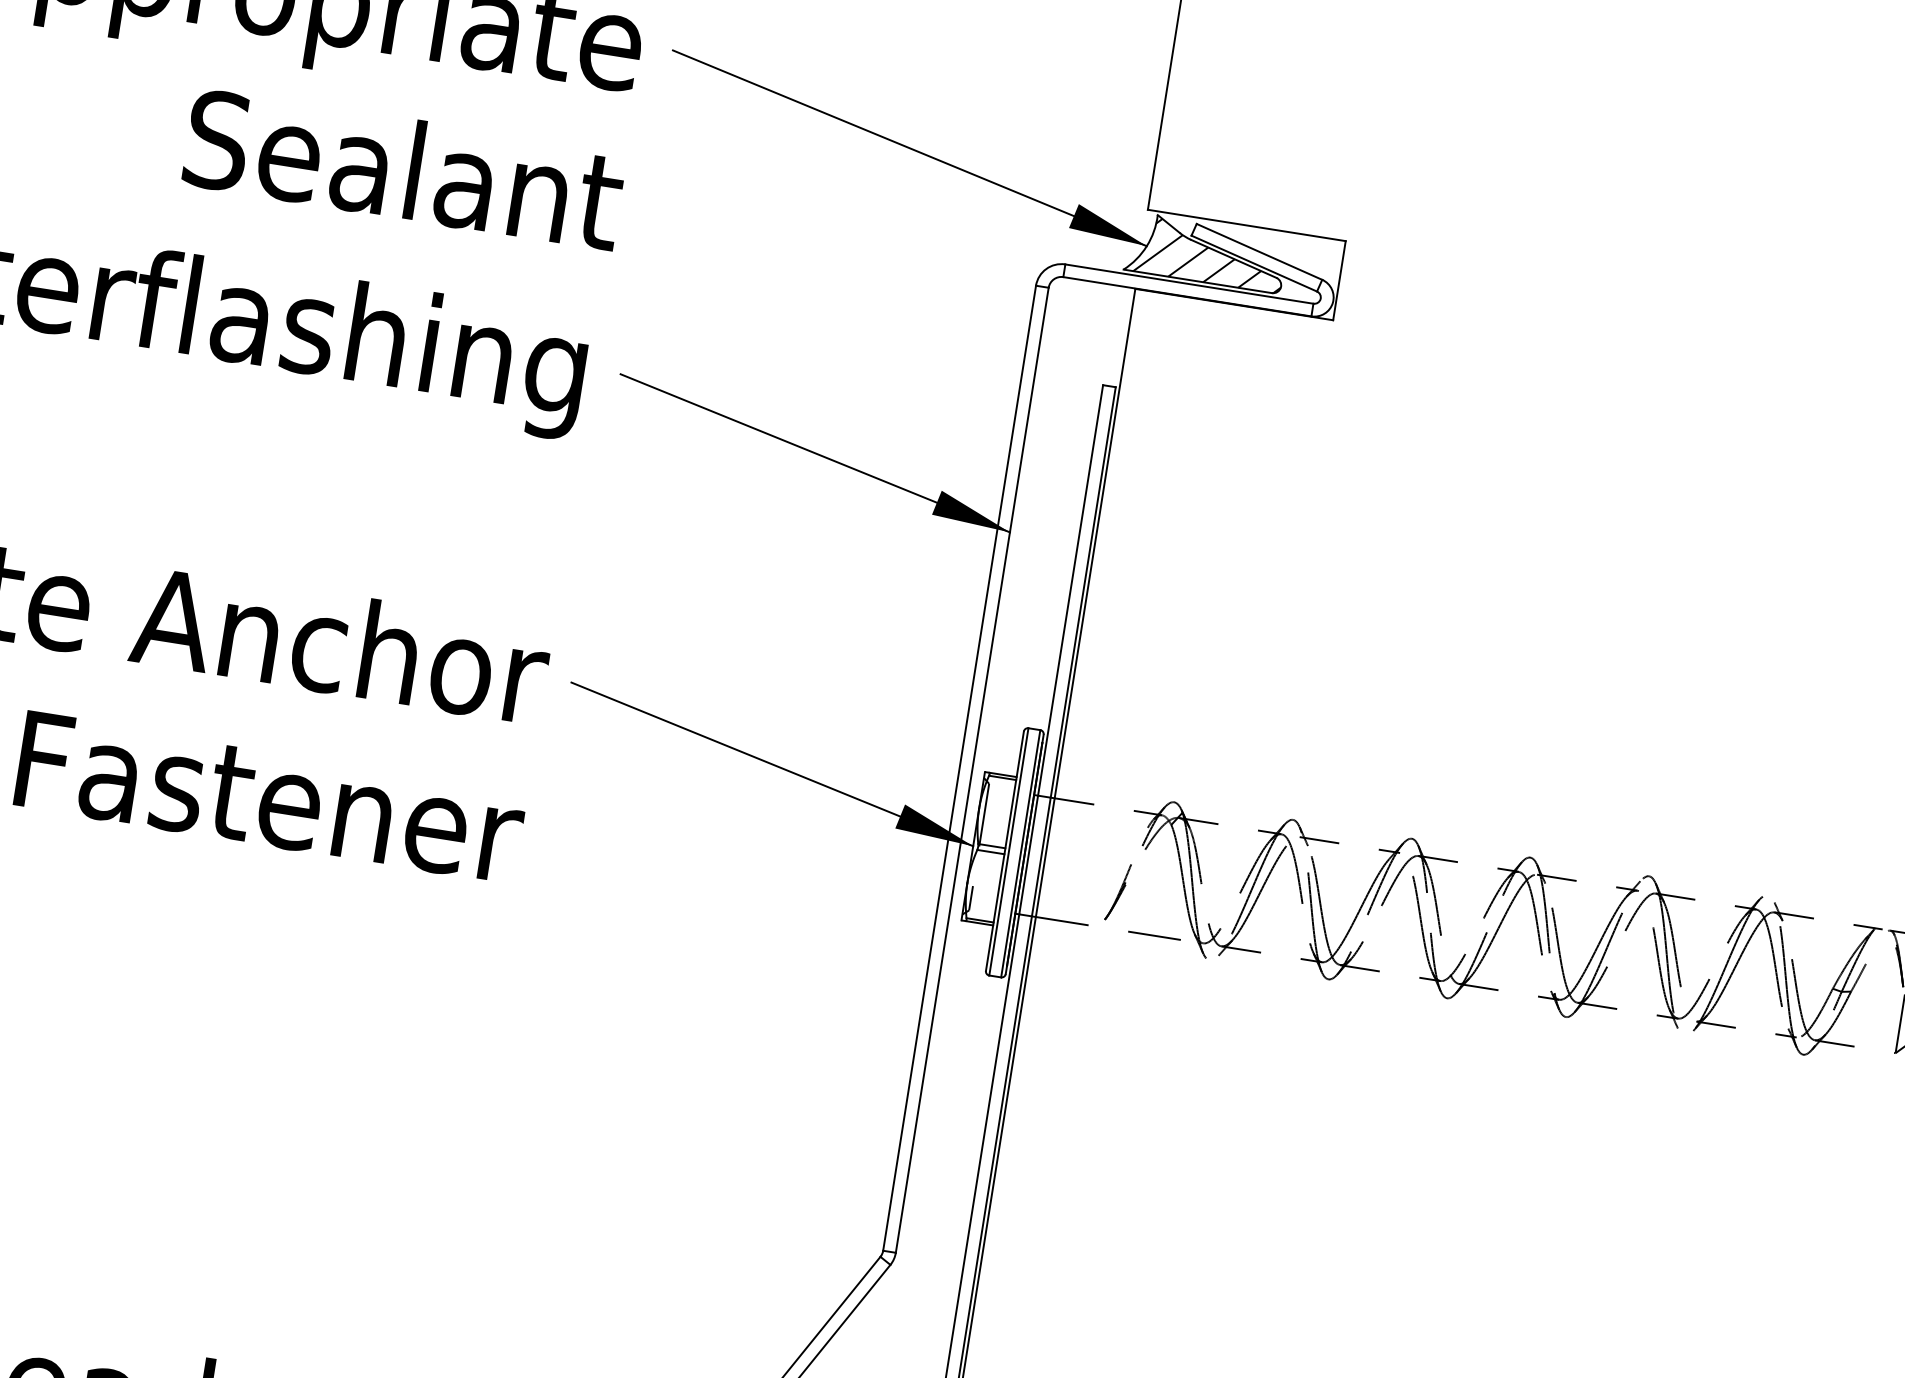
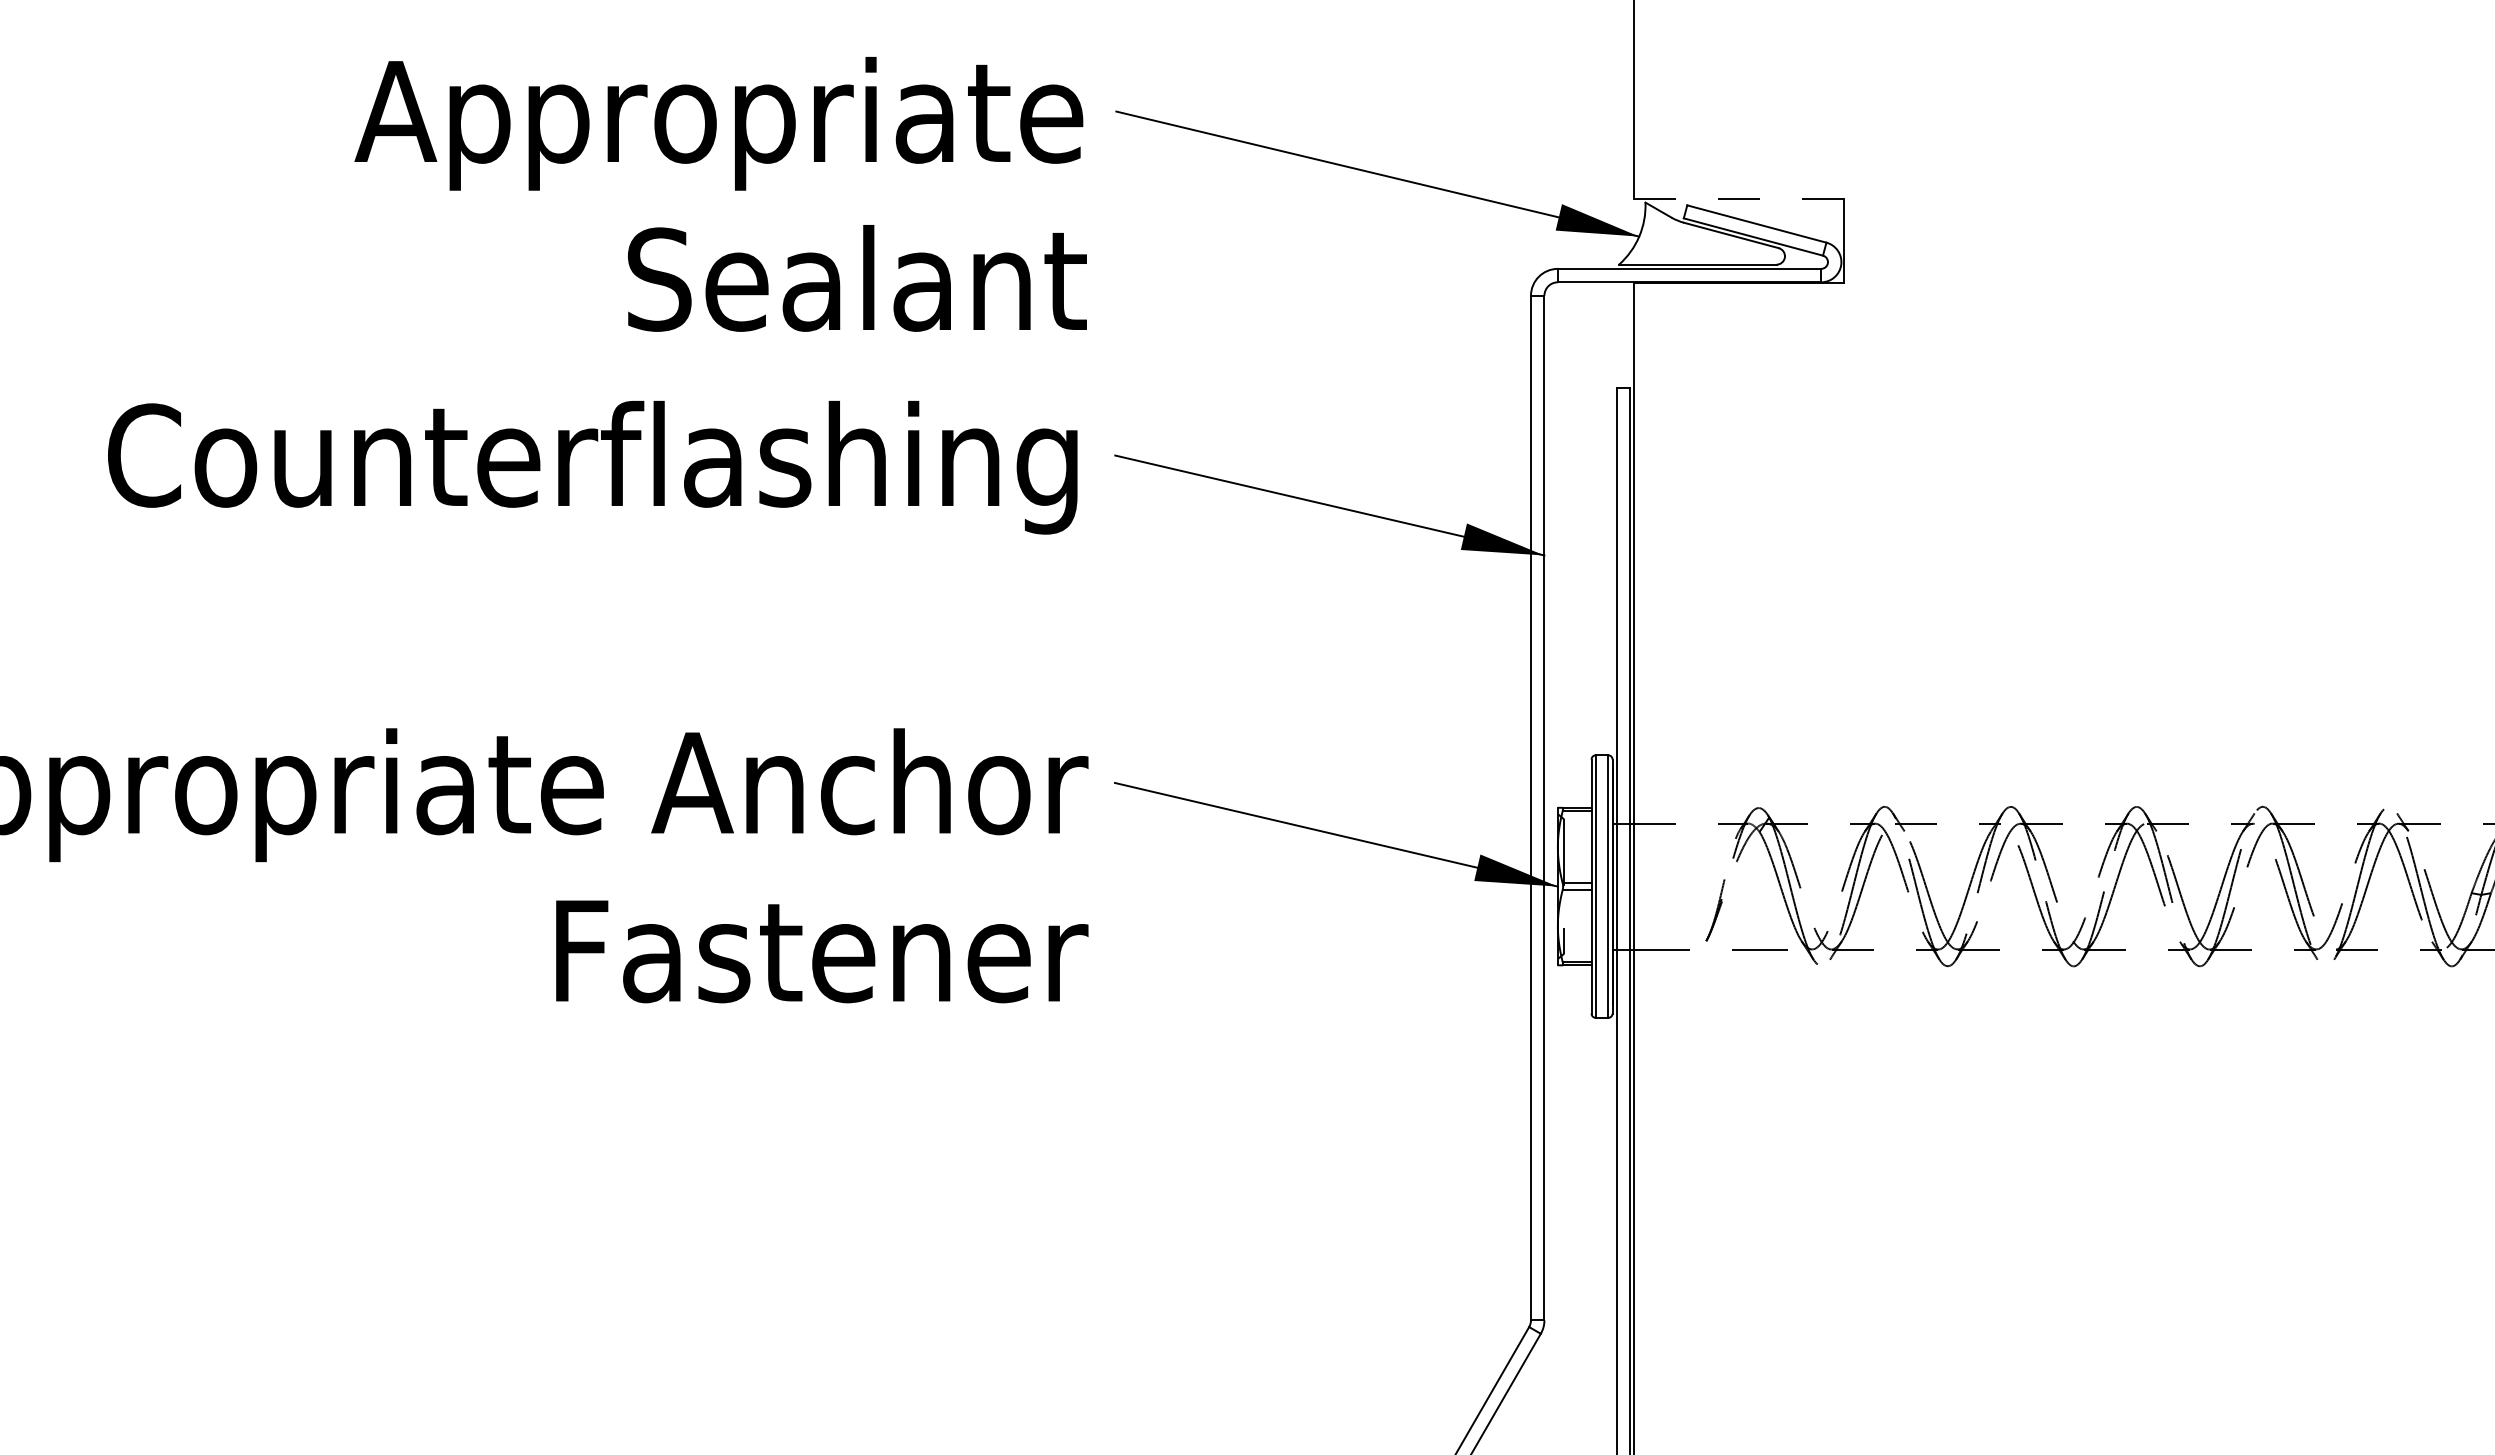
line: (1246, 225) -> (1739, 198), solid -> dashed
hatch: (1210, 254) -> (1706, 234), removed

